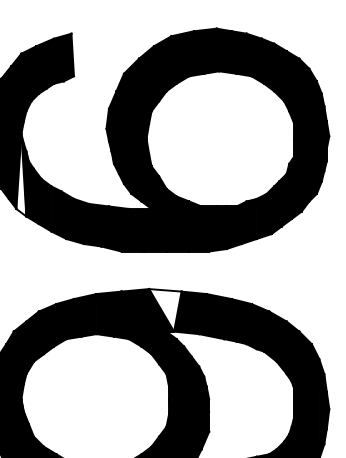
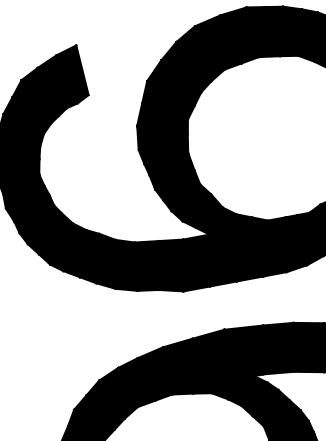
fill: (21, 174) -> (48, 222), added
fill: (165, 310) -> (248, 351), added

